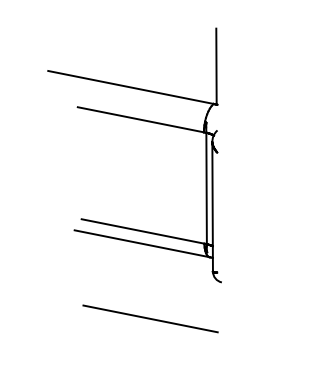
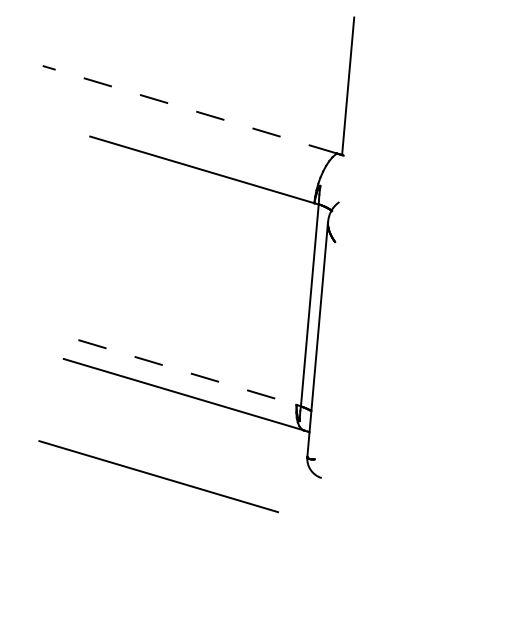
line: (130, 87) -> (188, 109), solid -> dashed
line: (143, 231) -> (188, 372), solid -> dashed
line: (150, 318) -> (158, 475), moved

